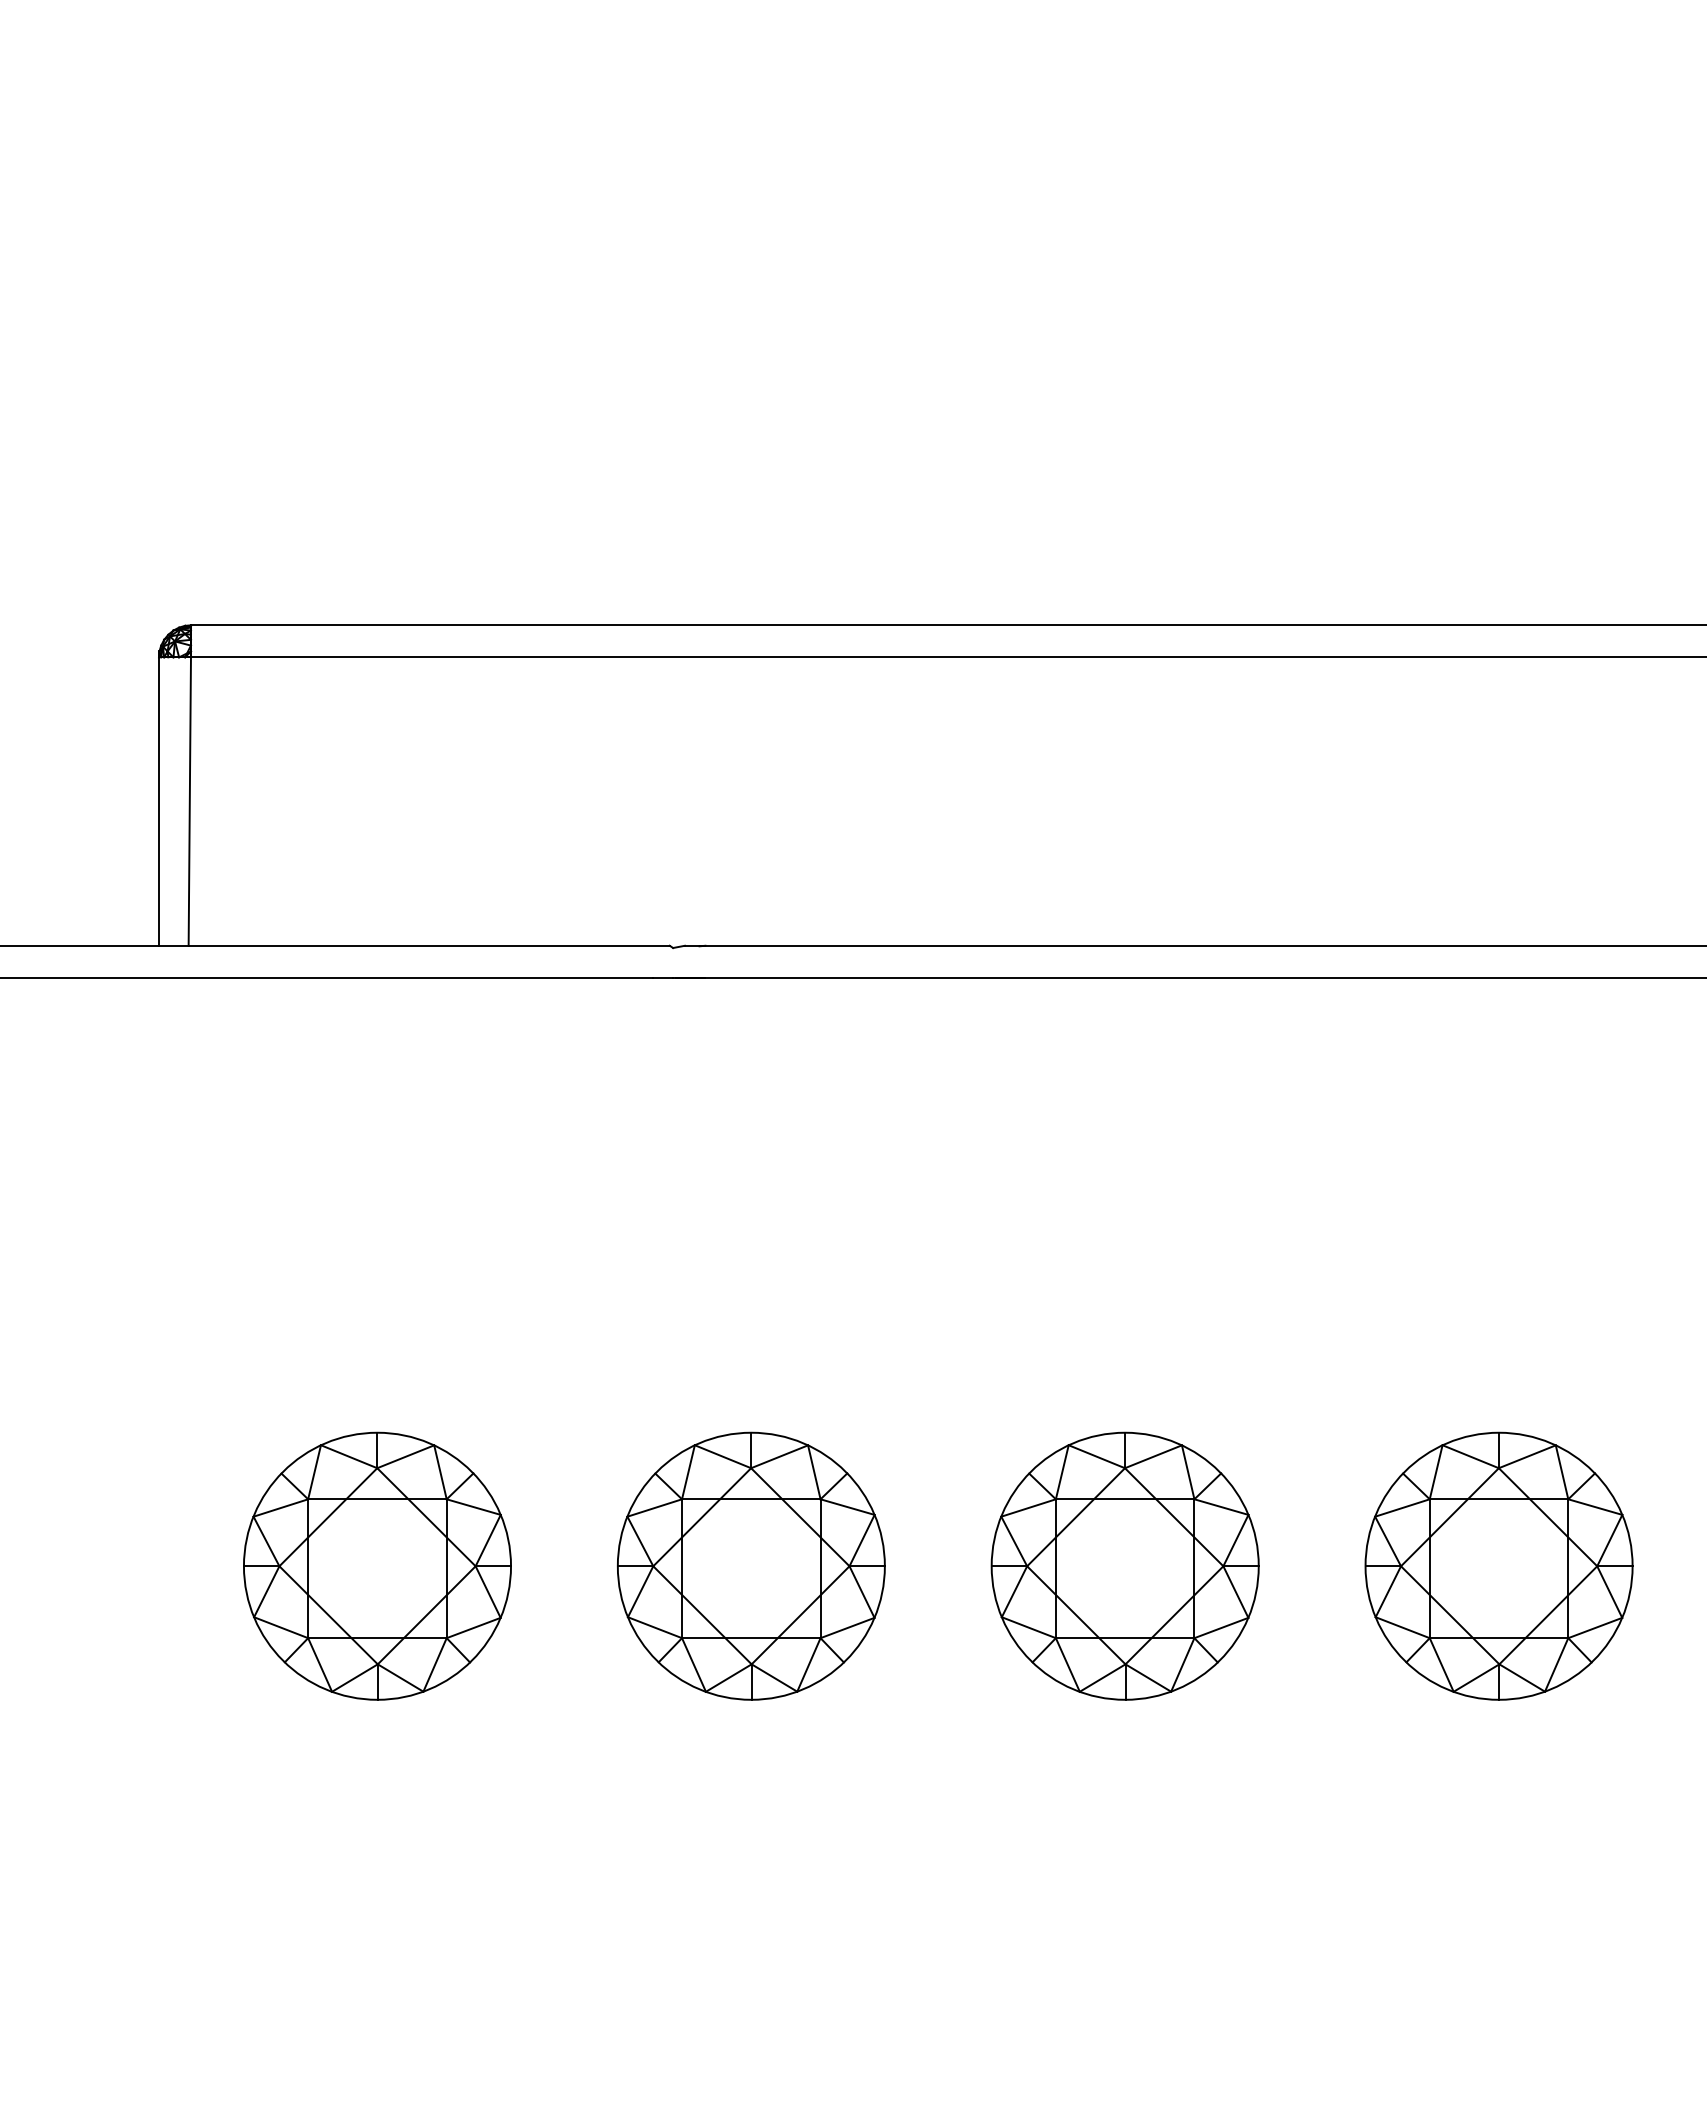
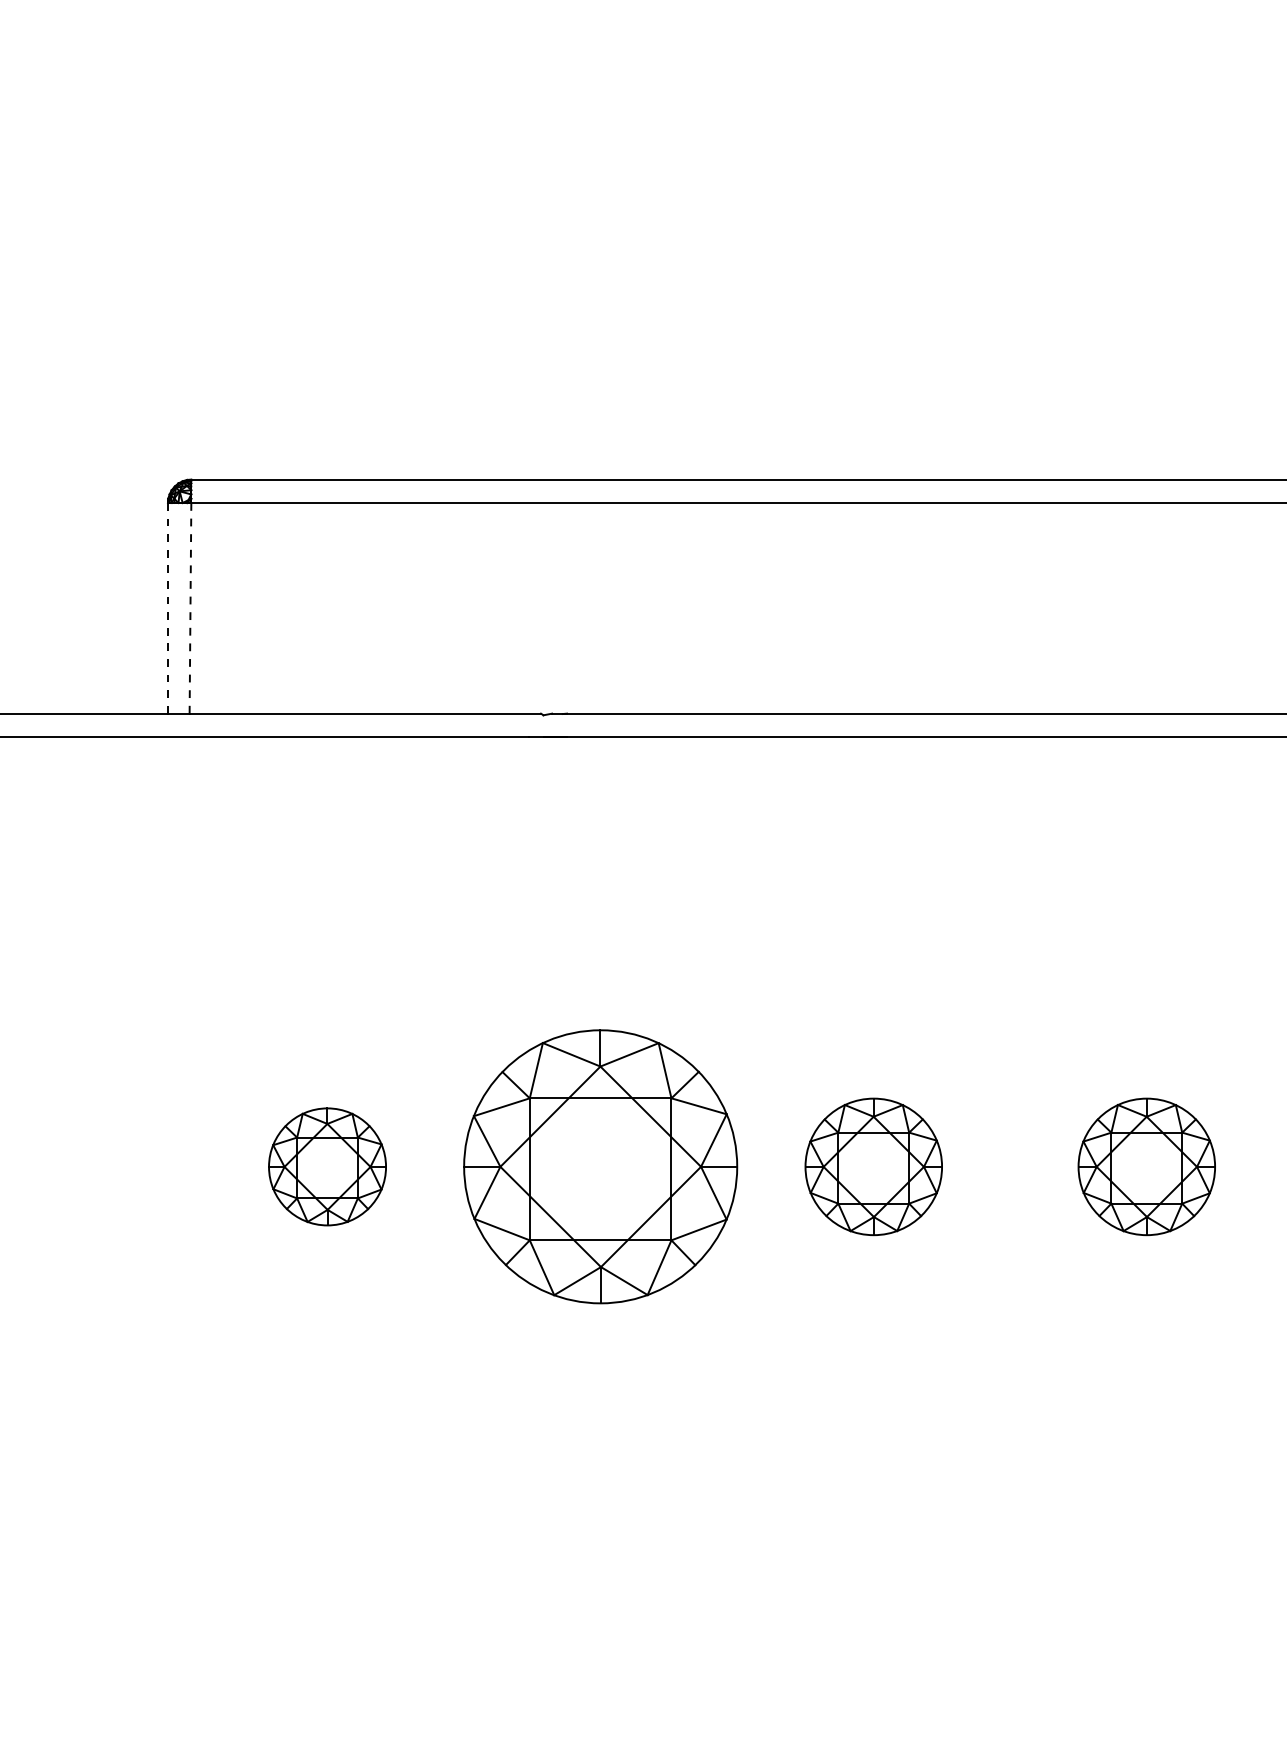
line: (158, 800) -> (167, 607), solid -> dashed
line: (189, 801) -> (190, 608), solid -> dashed
part: (377, 1565) -> (327, 1166), size x0.6
part: (751, 1565) -> (600, 1166), size x1.4
part: (1124, 1565) -> (873, 1166), size x0.7
part: (1498, 1565) -> (1146, 1166), size x0.7

